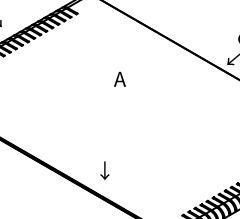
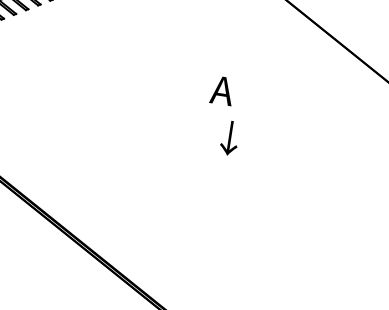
text: (104, 170) -> (229, 137), moved

